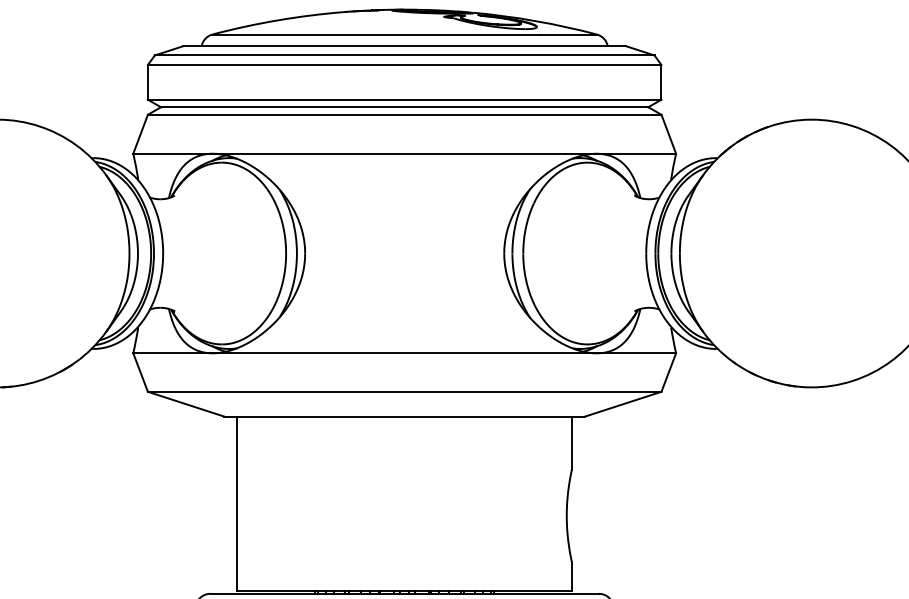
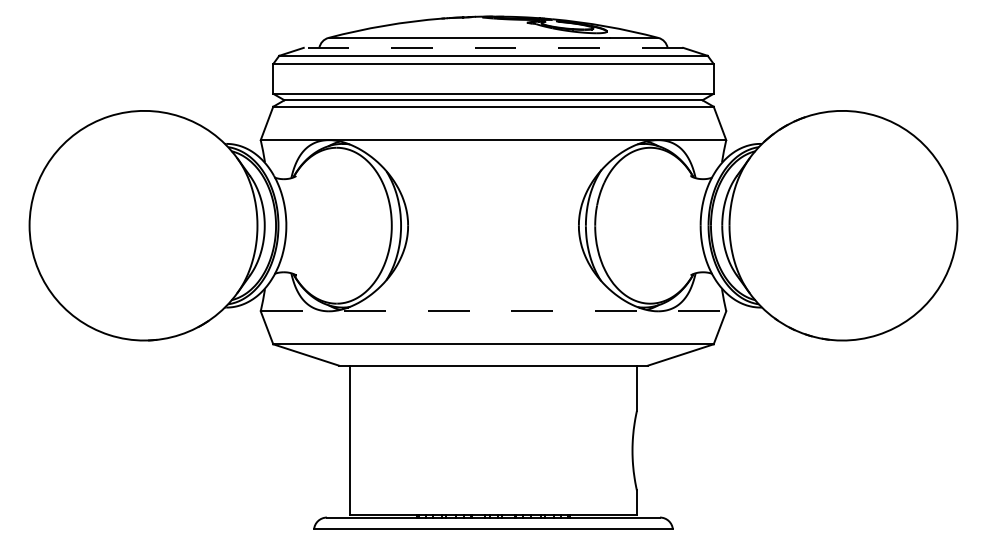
line: (404, 45) -> (493, 47), solid -> dashed
line: (404, 353) -> (493, 311), solid -> dashed

